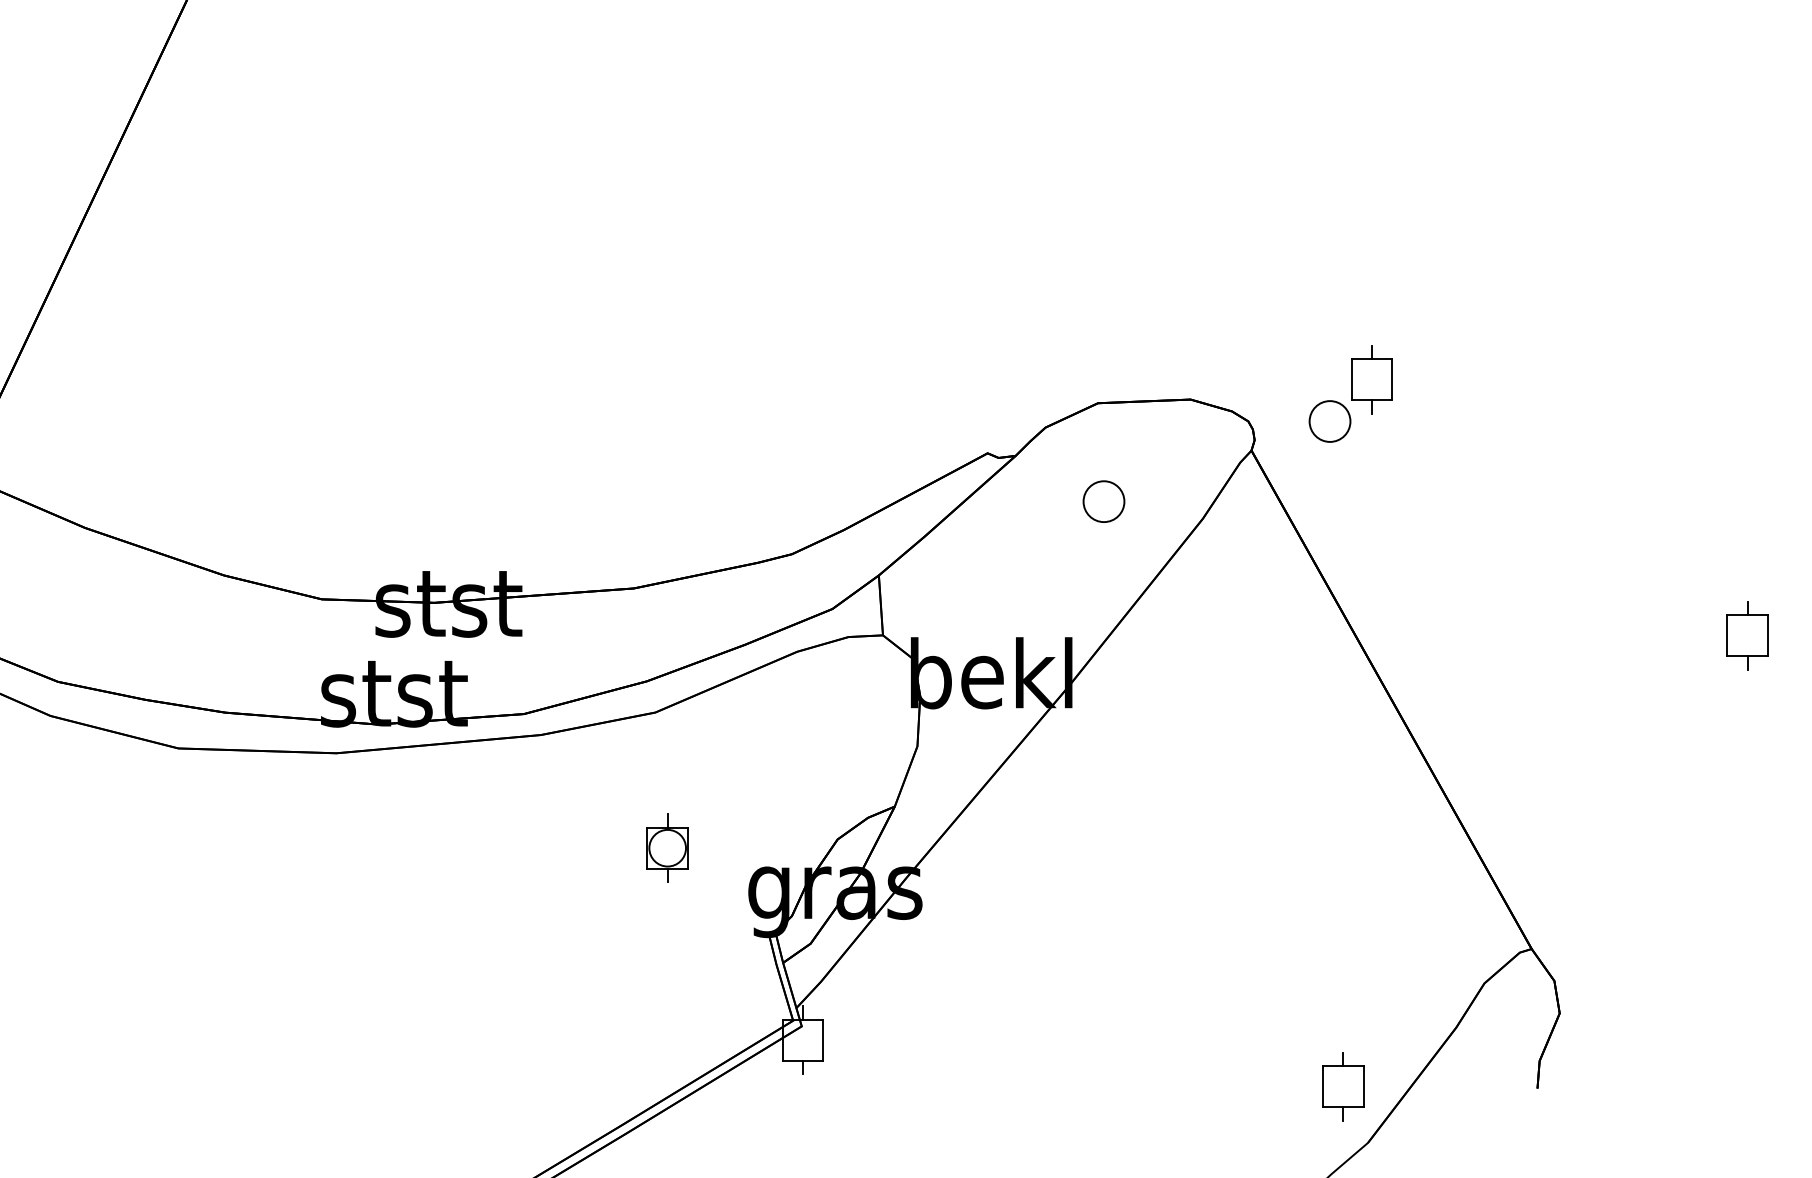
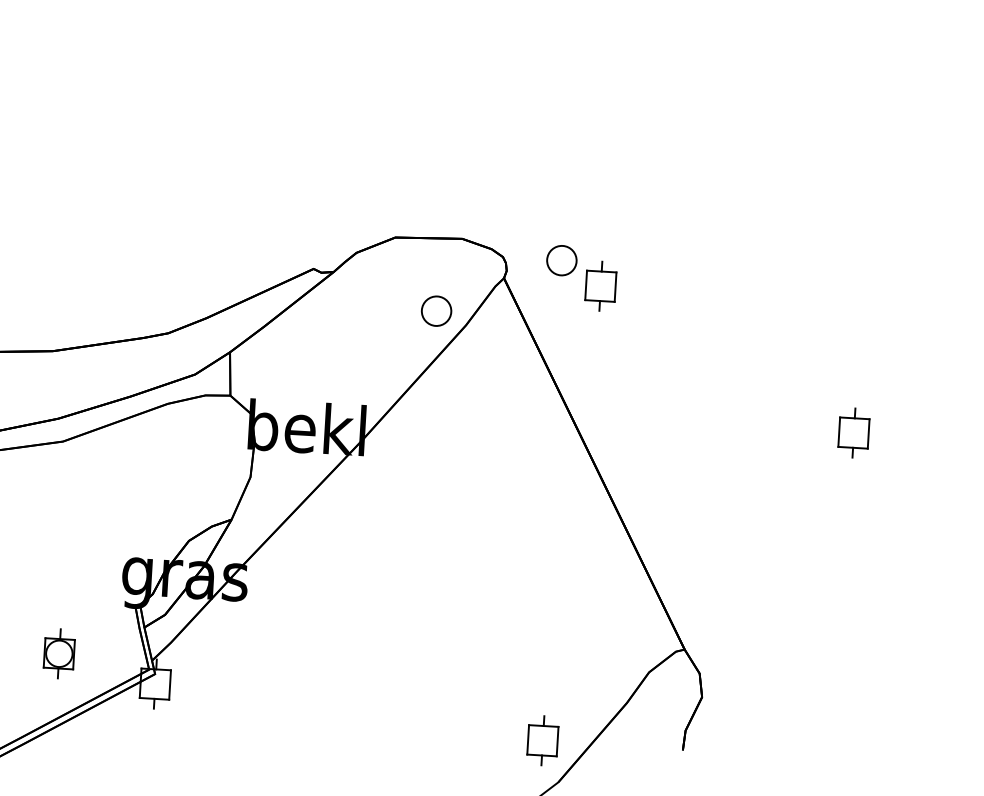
part: (1371, 379) -> (600, 286), moved
part: (1103, 501) -> (436, 311), moved
part: (667, 847) -> (59, 653), moved

